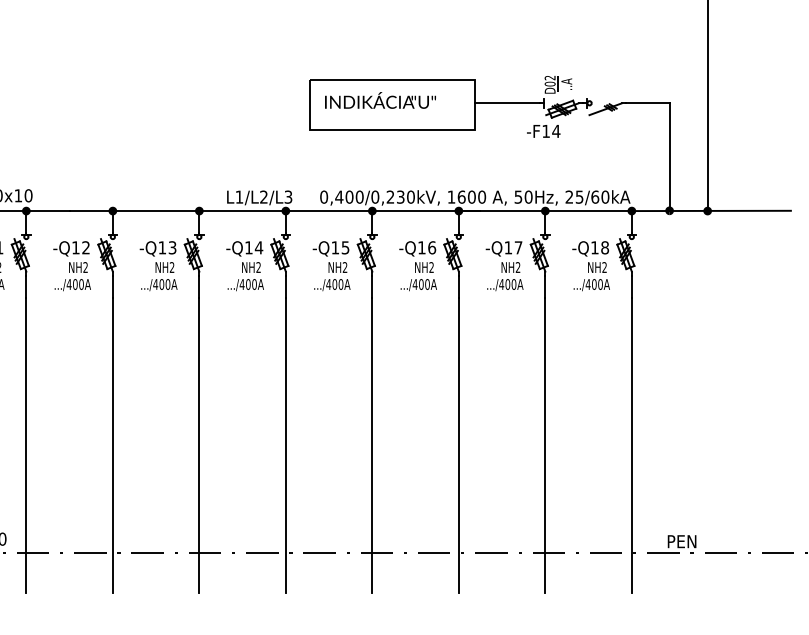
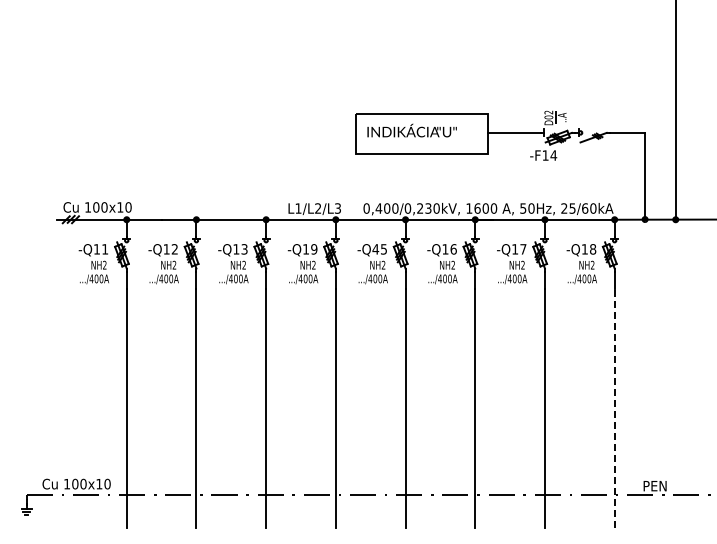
text: (258, 247) -> (313, 249), -Q14 -> -Q19
text: (335, 247) -> (375, 249), -Q15 -> -Q45
line: (631, 445) -> (614, 408), solid -> dashed

